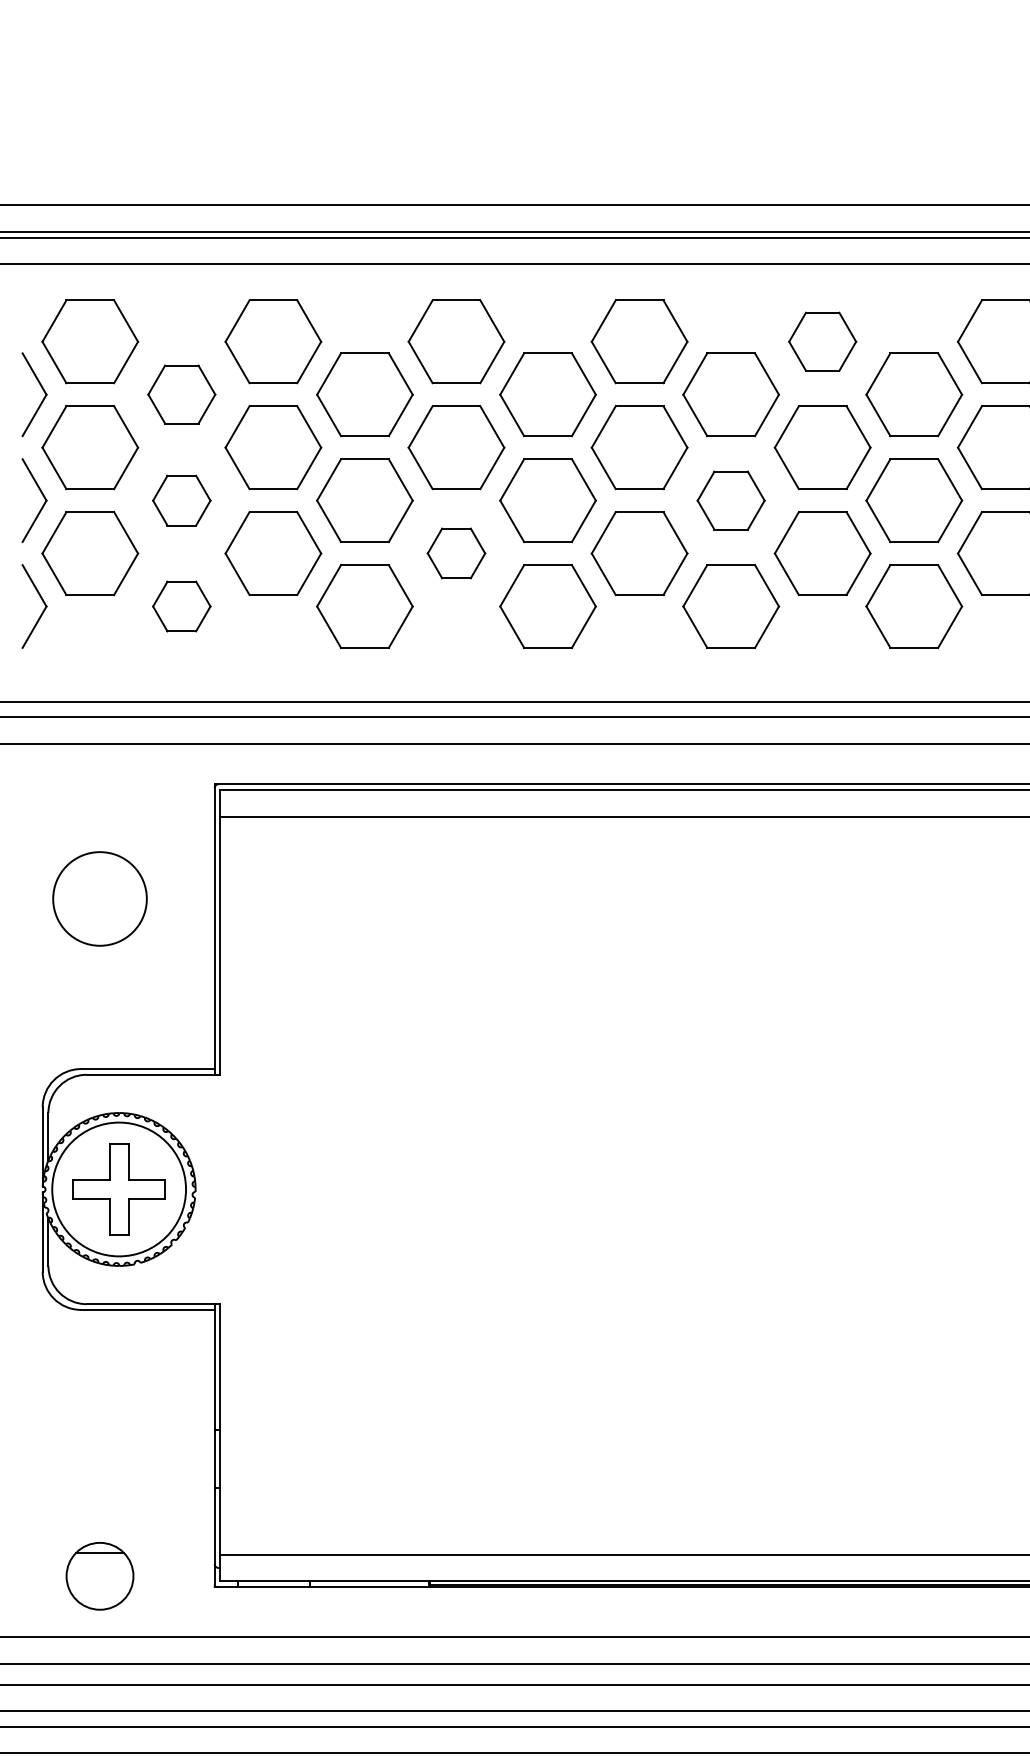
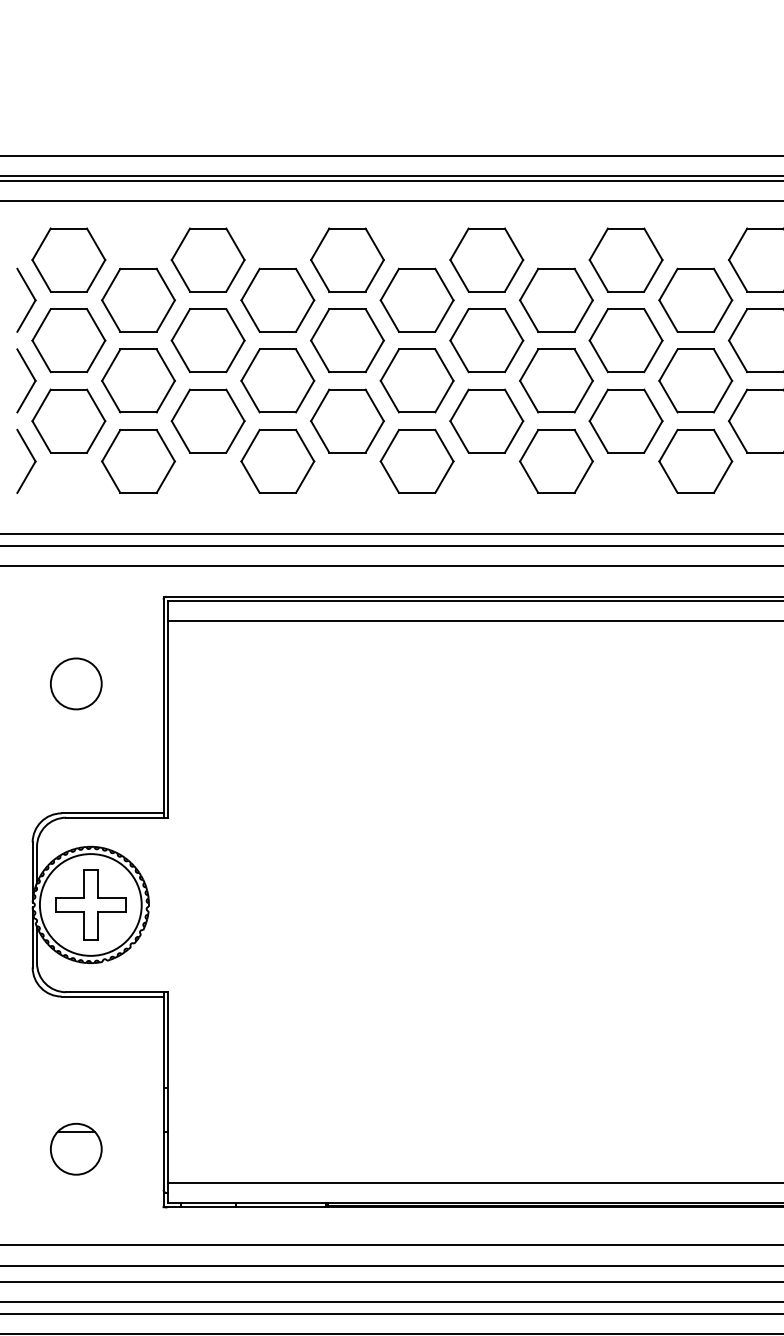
part: (821, 341) -> (625, 259), size x1.43
part: (181, 393) -> (138, 299), size x1.43
part: (181, 500) -> (138, 380), size x1.67
part: (731, 500) -> (556, 380), size x1.43
part: (456, 552) -> (347, 420), size x1.67
part: (181, 606) -> (138, 461), size x1.67
circle: (98, 898) -> (75, 683), size x0.71
part: (100, 1576) -> (76, 1149), moved

